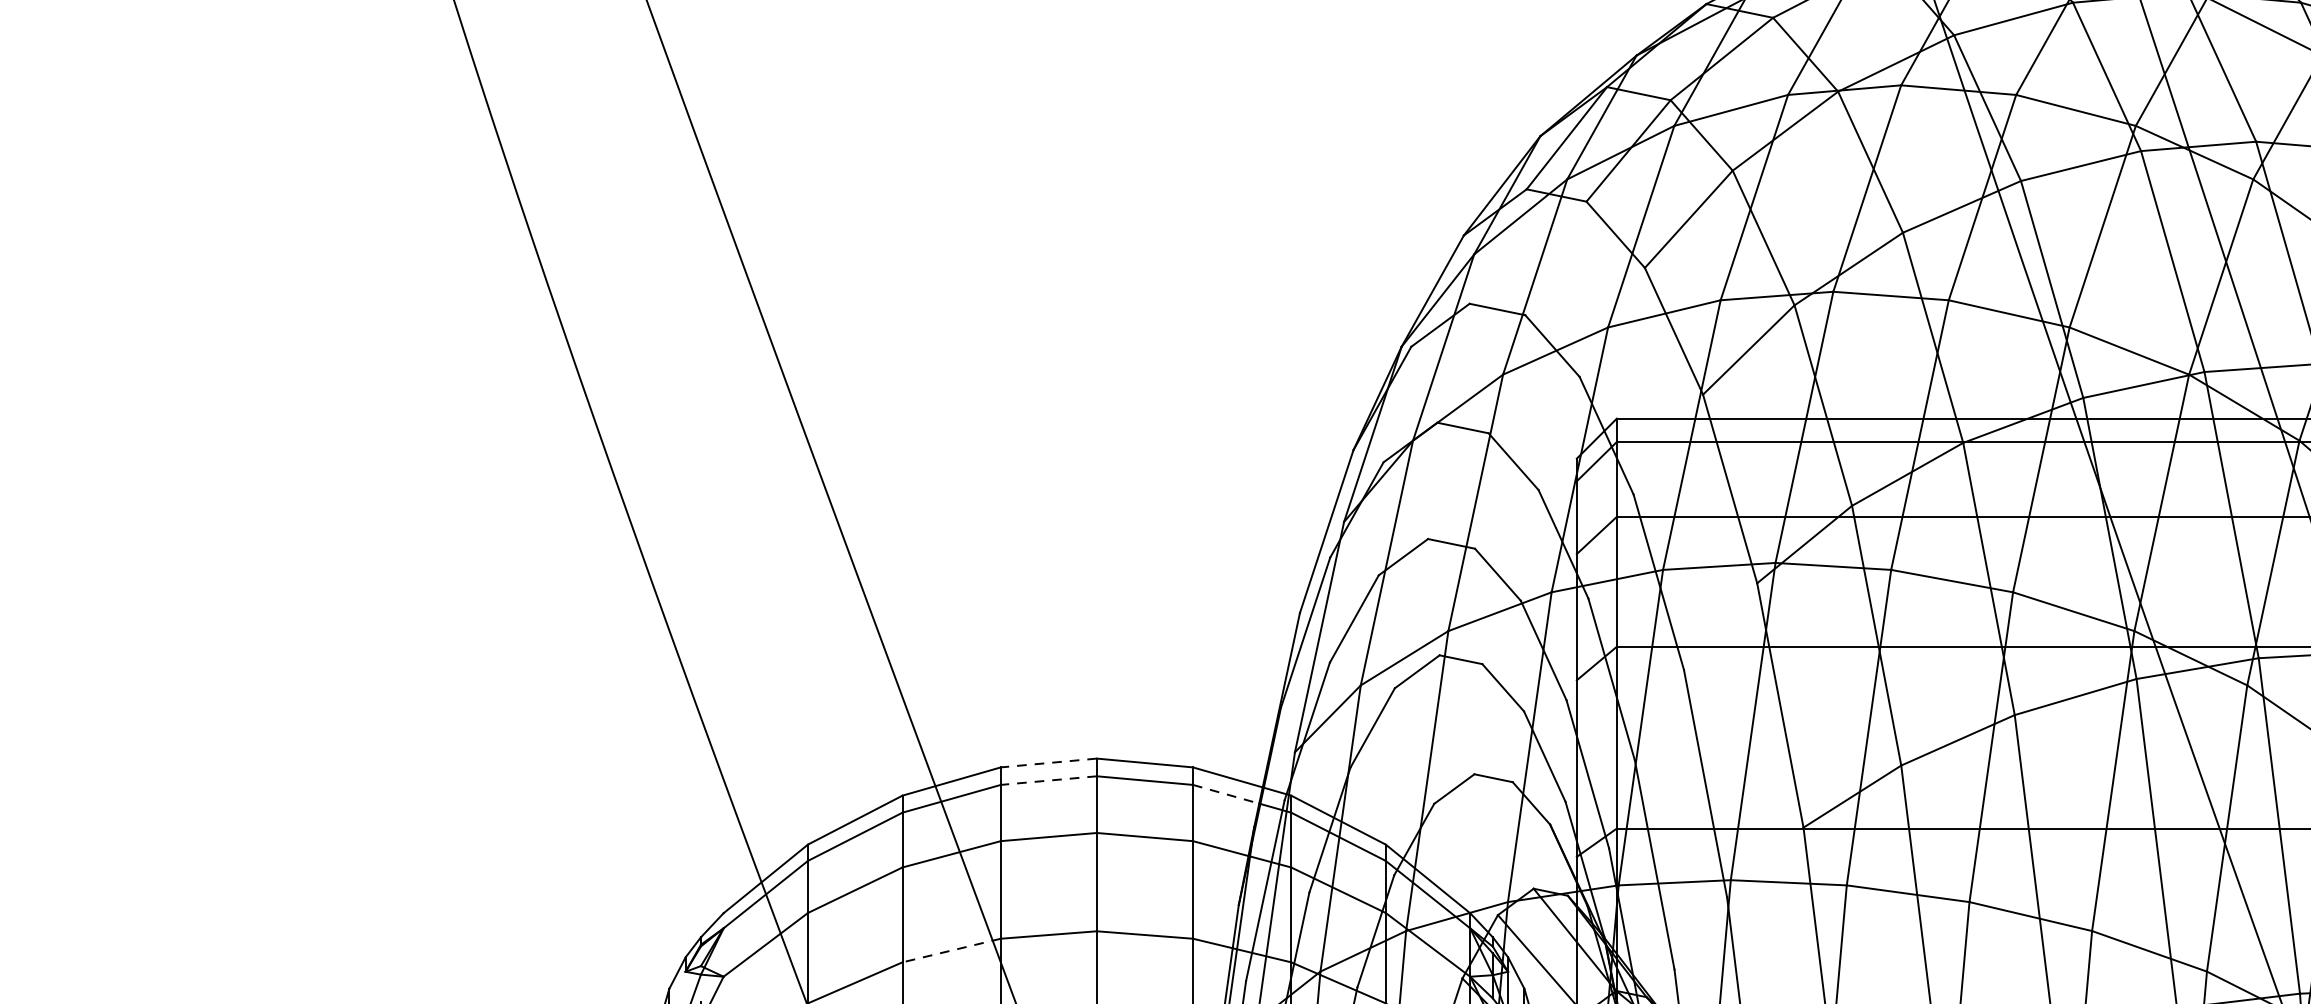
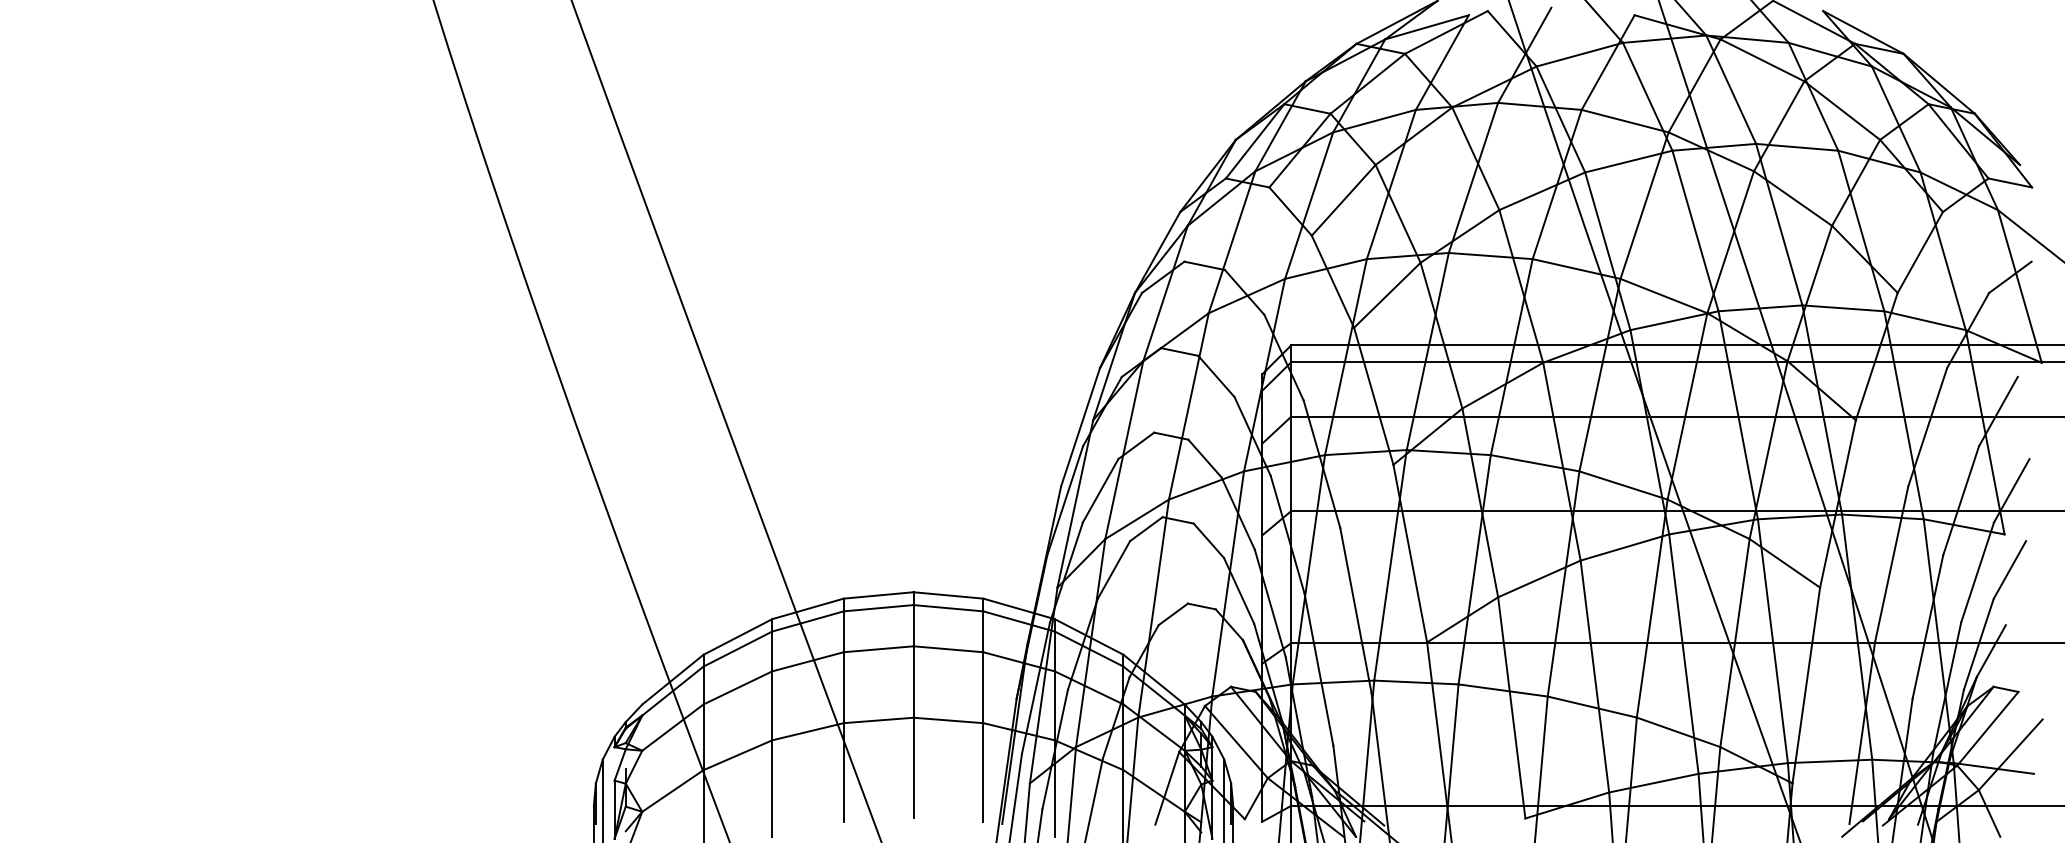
line: (1048, 763) -> (878, 595), dashed -> solid
line: (1048, 780) -> (878, 608), dashed -> solid
line: (1226, 794) -> (1007, 618), dashed -> solid
line: (952, 950) -> (808, 731), dashed -> solid

